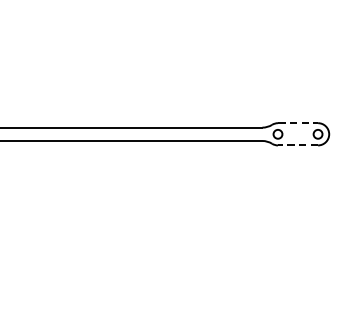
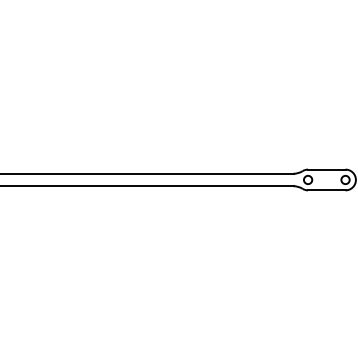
line: (297, 123) -> (326, 169), dashed -> solid
line: (297, 145) -> (326, 190), dashed -> solid

